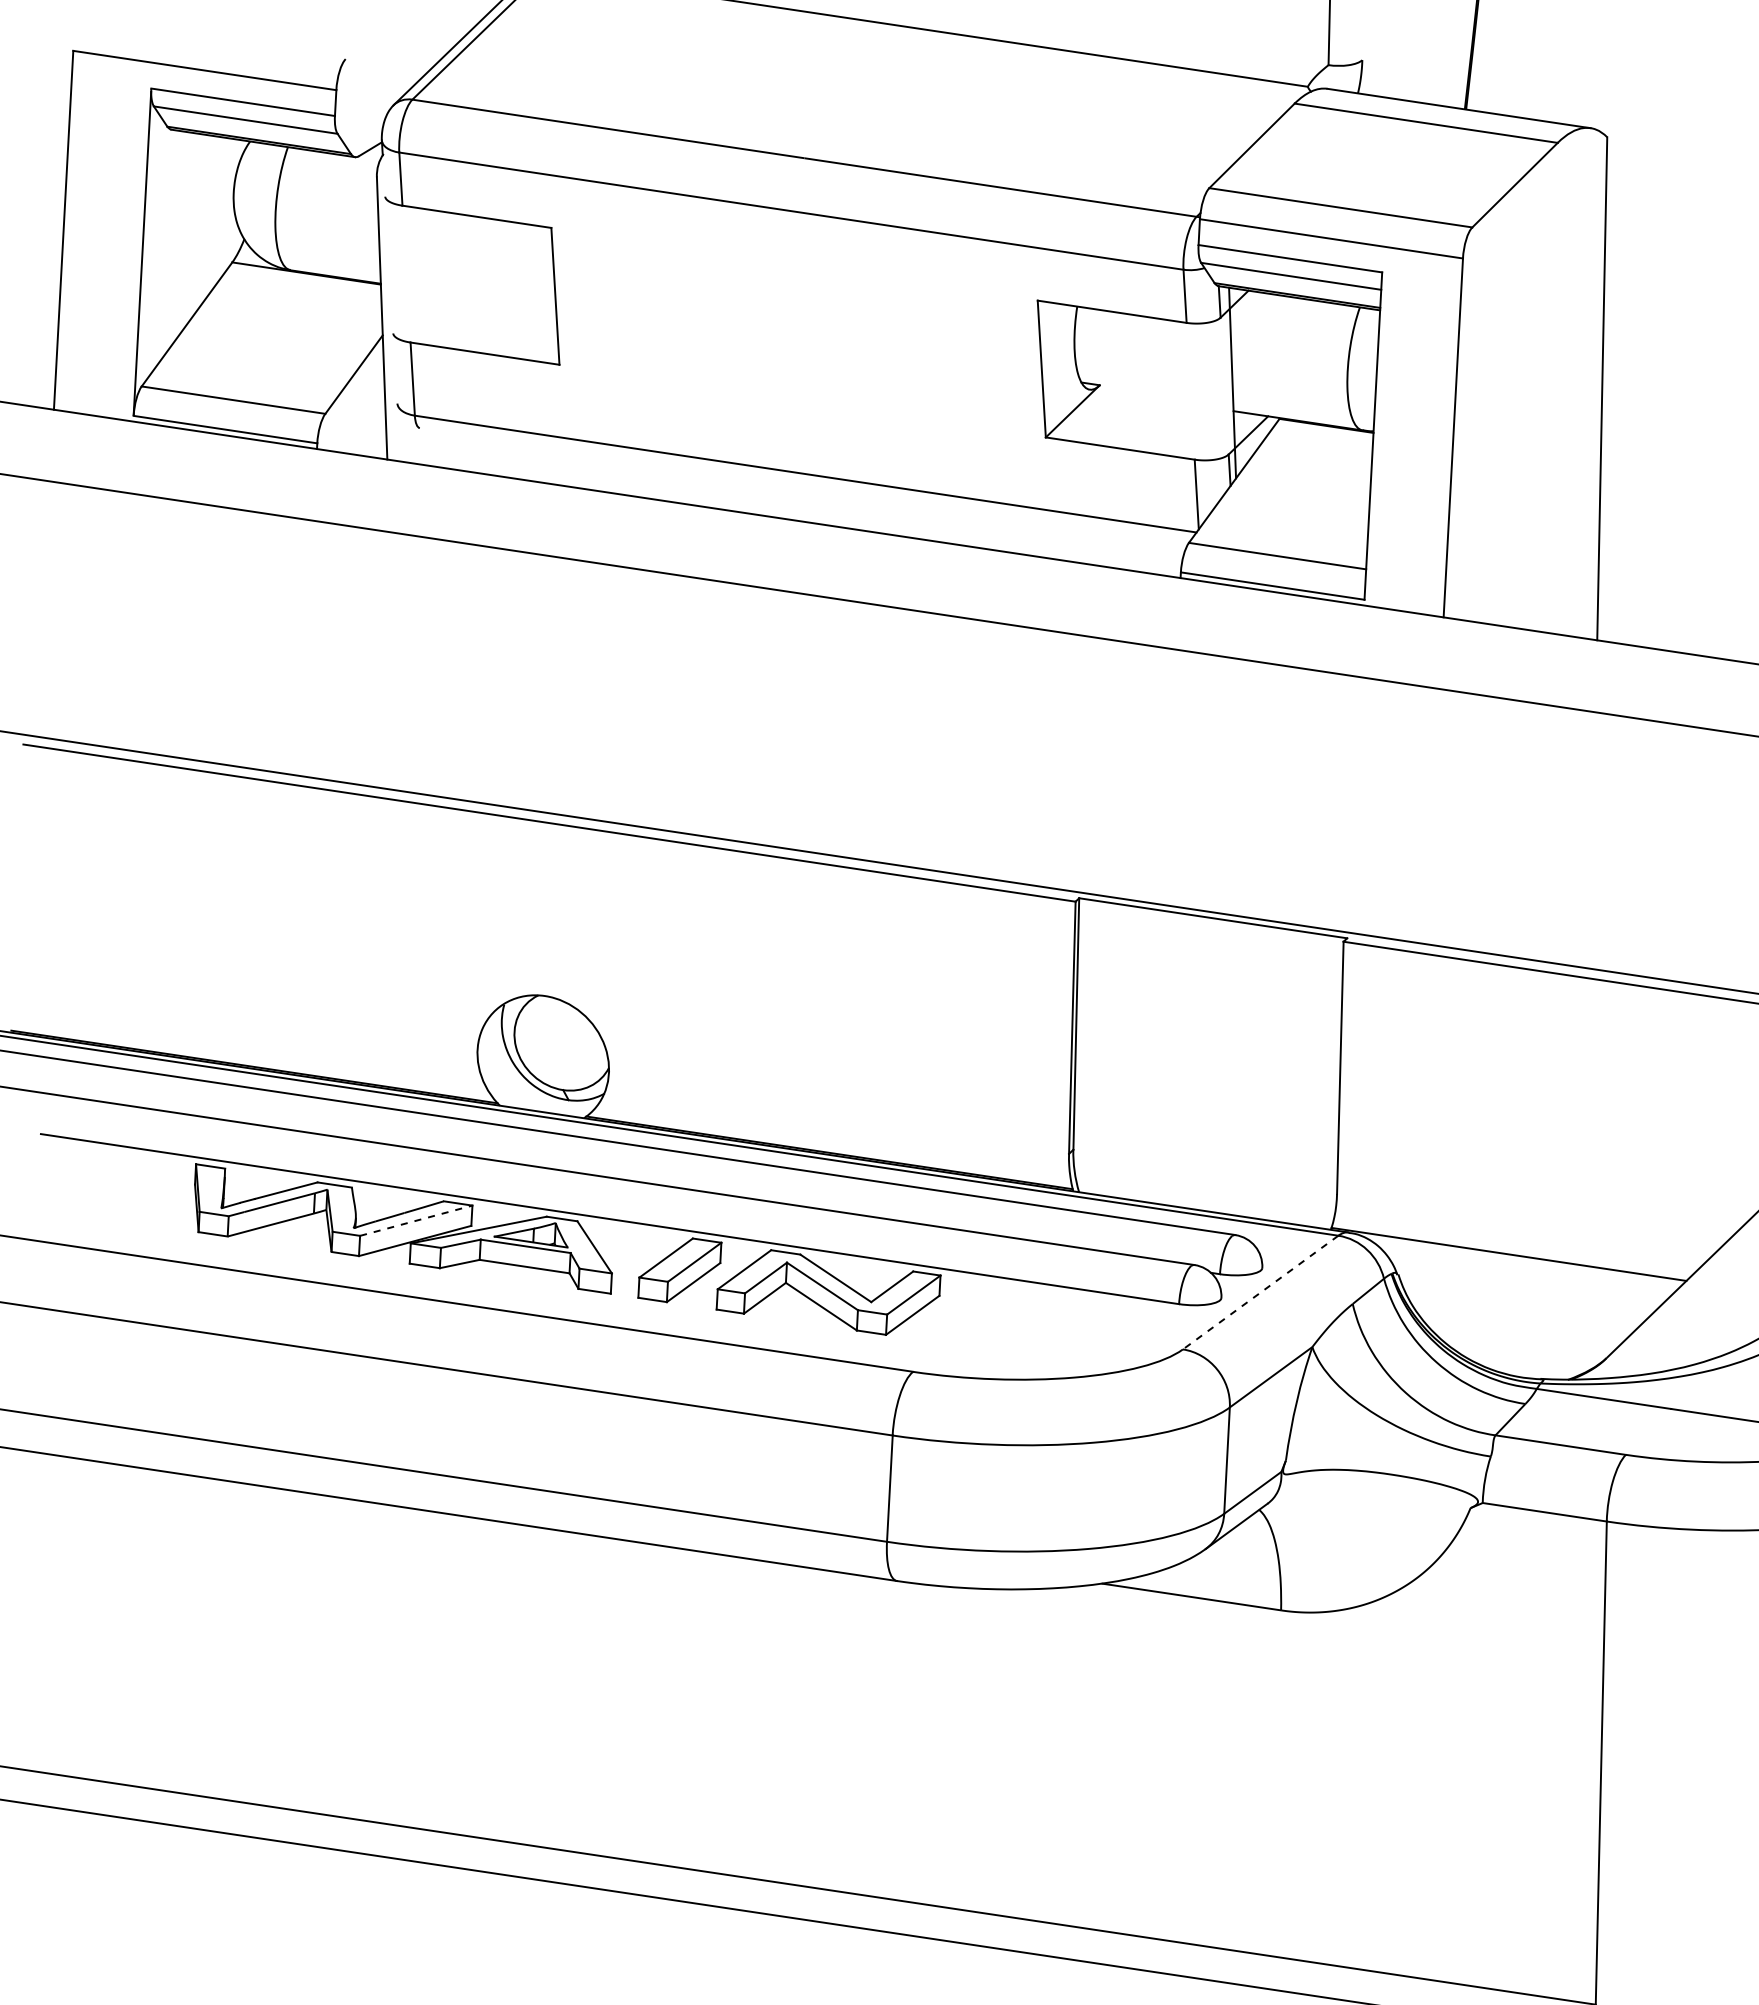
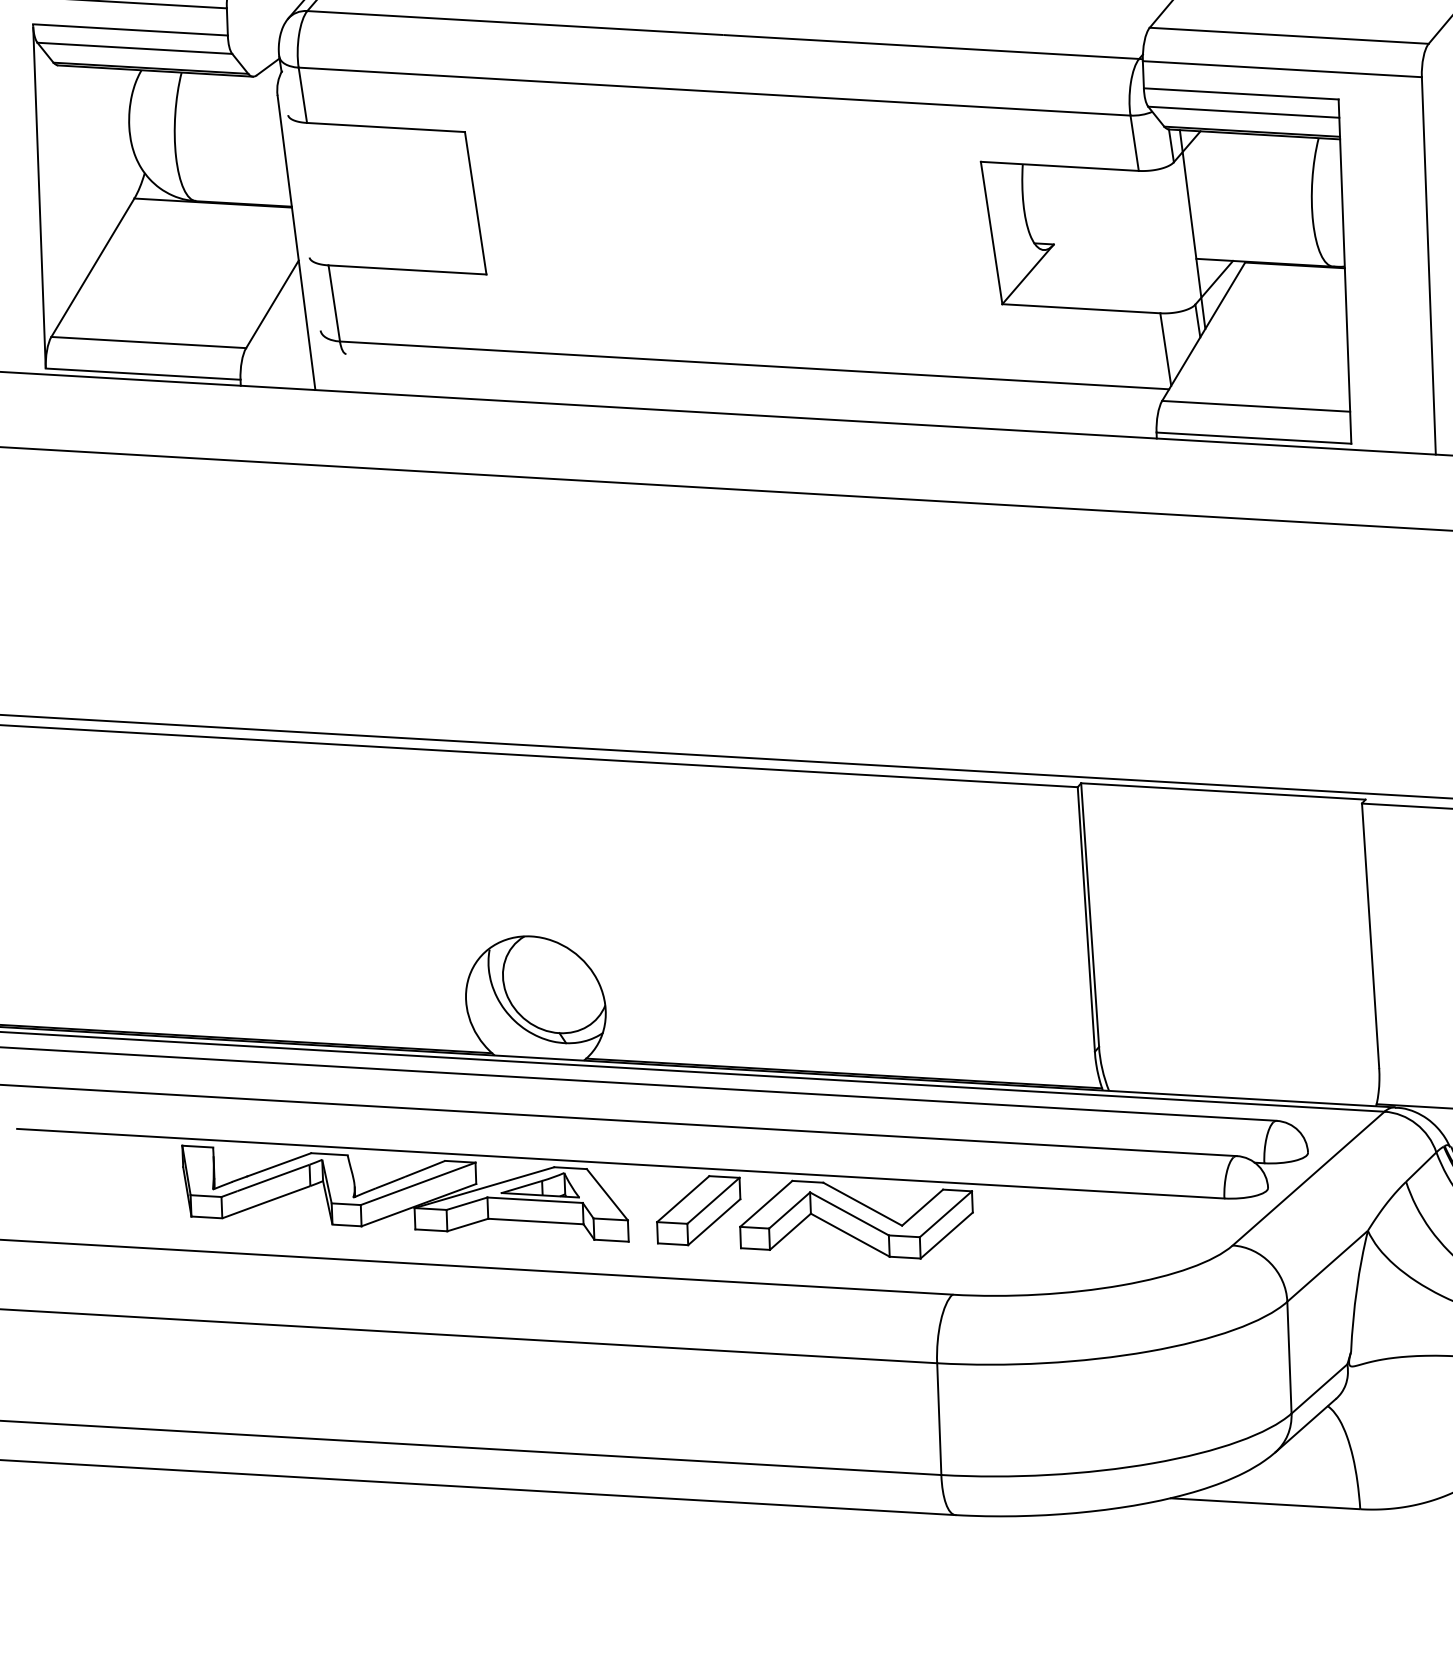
line: (416, 1220) -> (418, 1183), dashed -> solid
line: (1260, 1292) -> (1308, 1178), dashed -> solid

